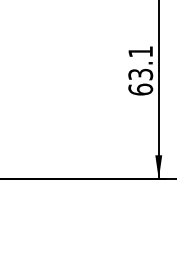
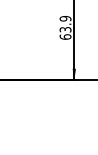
text: (140, 51) -> (65, 18), 63.1 -> 63.9

